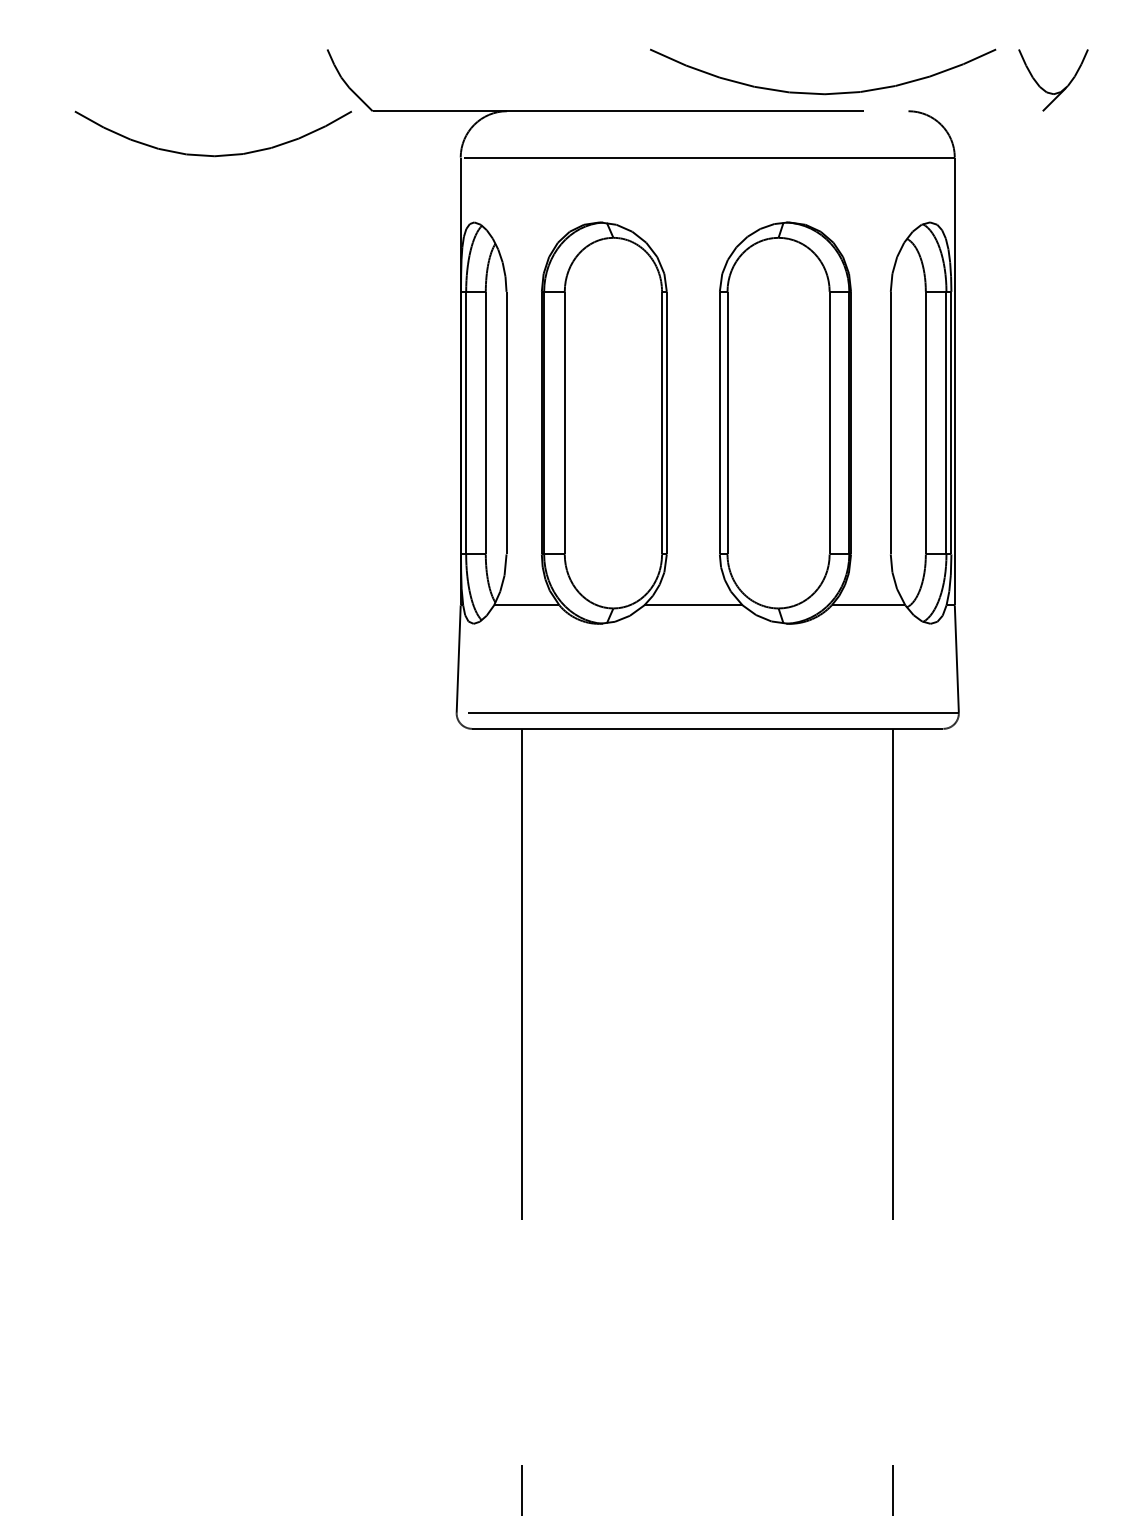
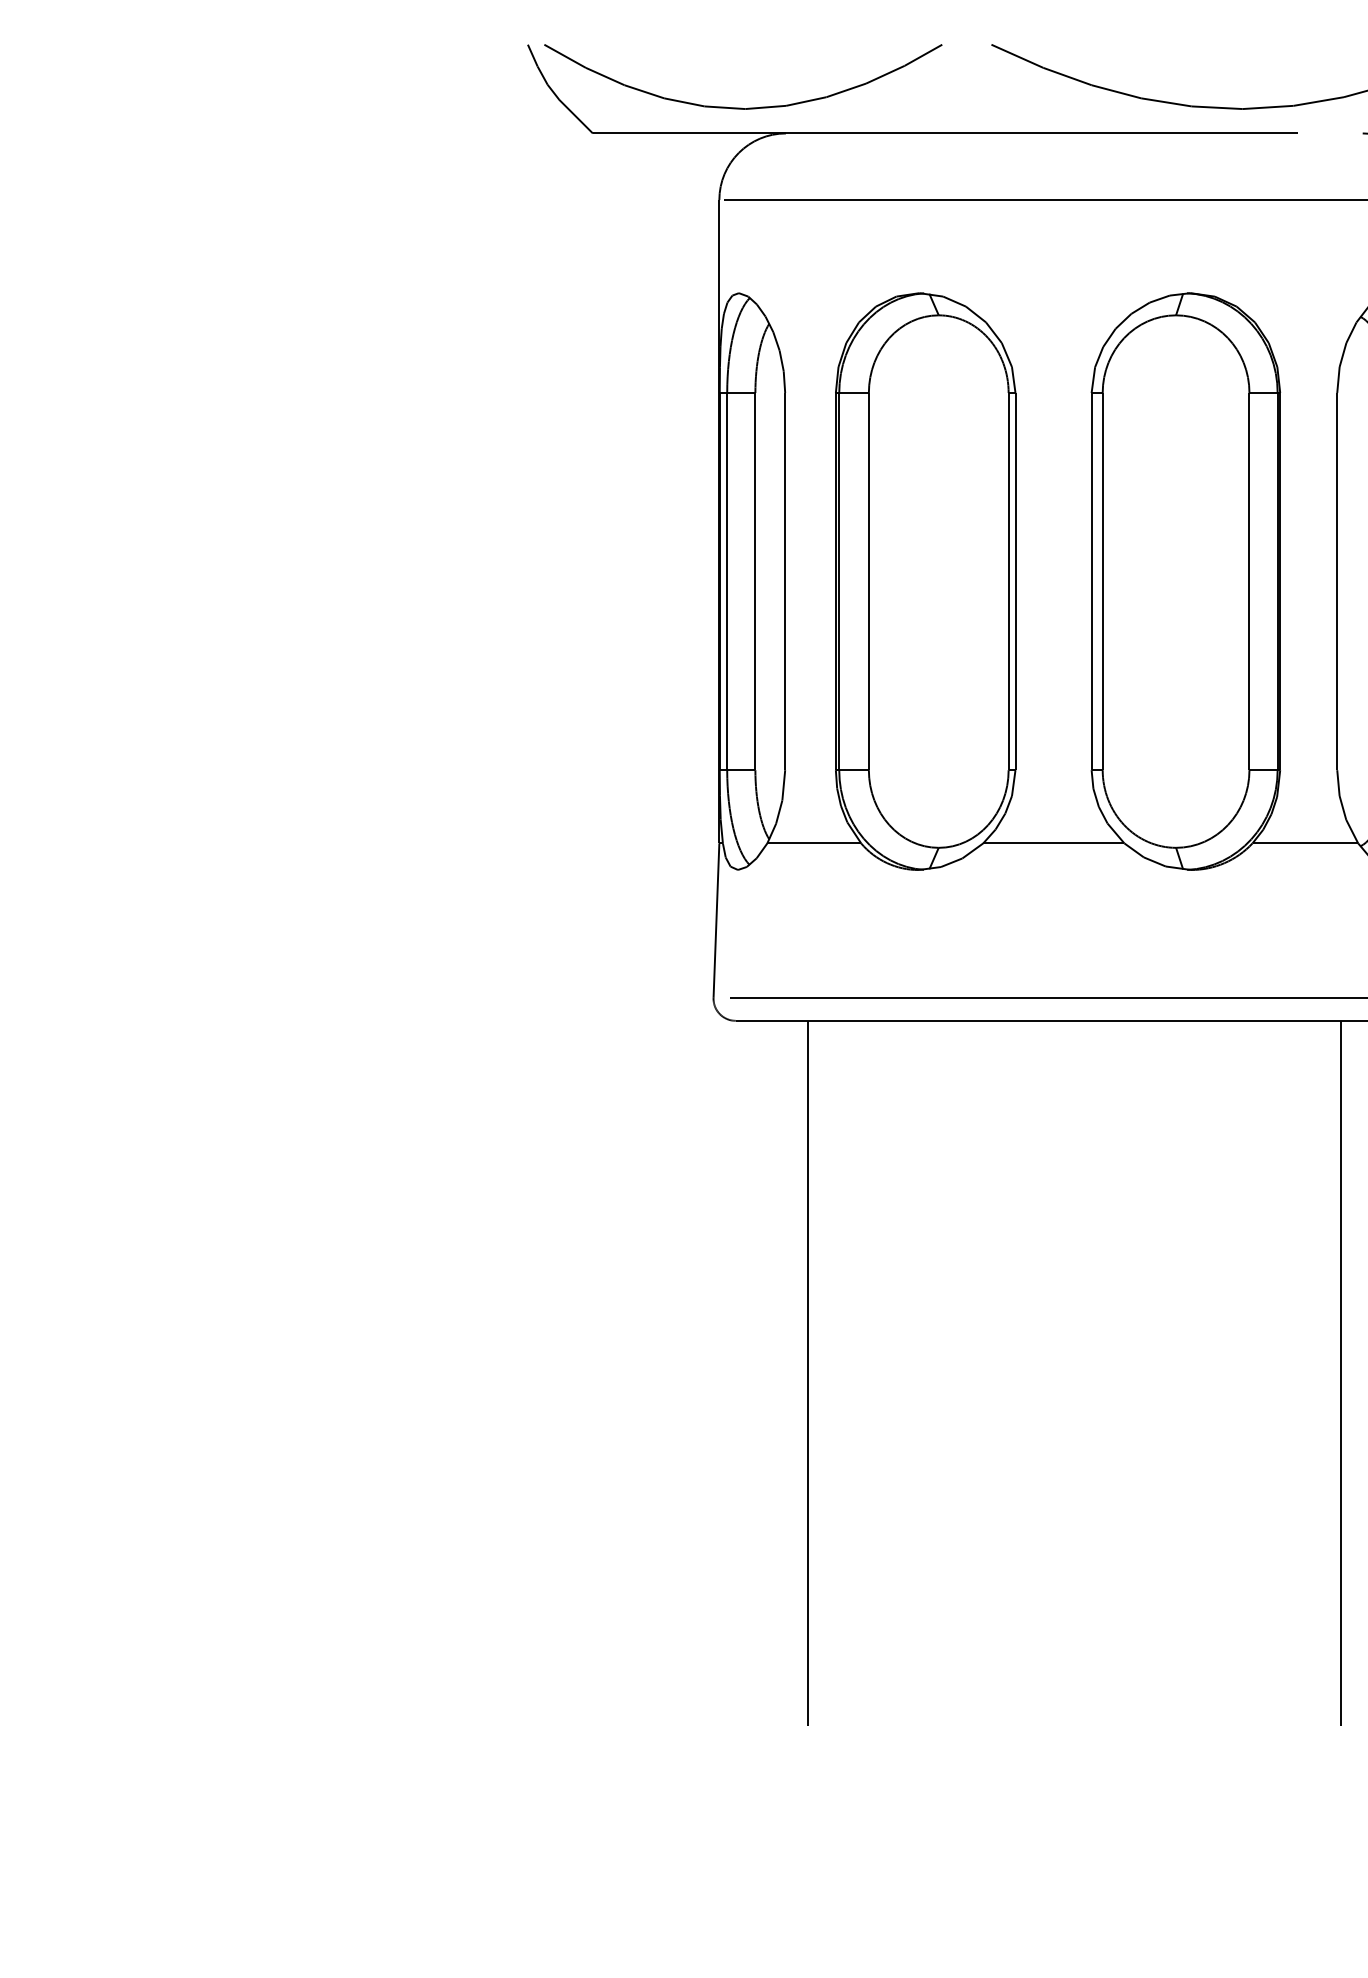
part: (207, 154) -> (734, 106), moved

